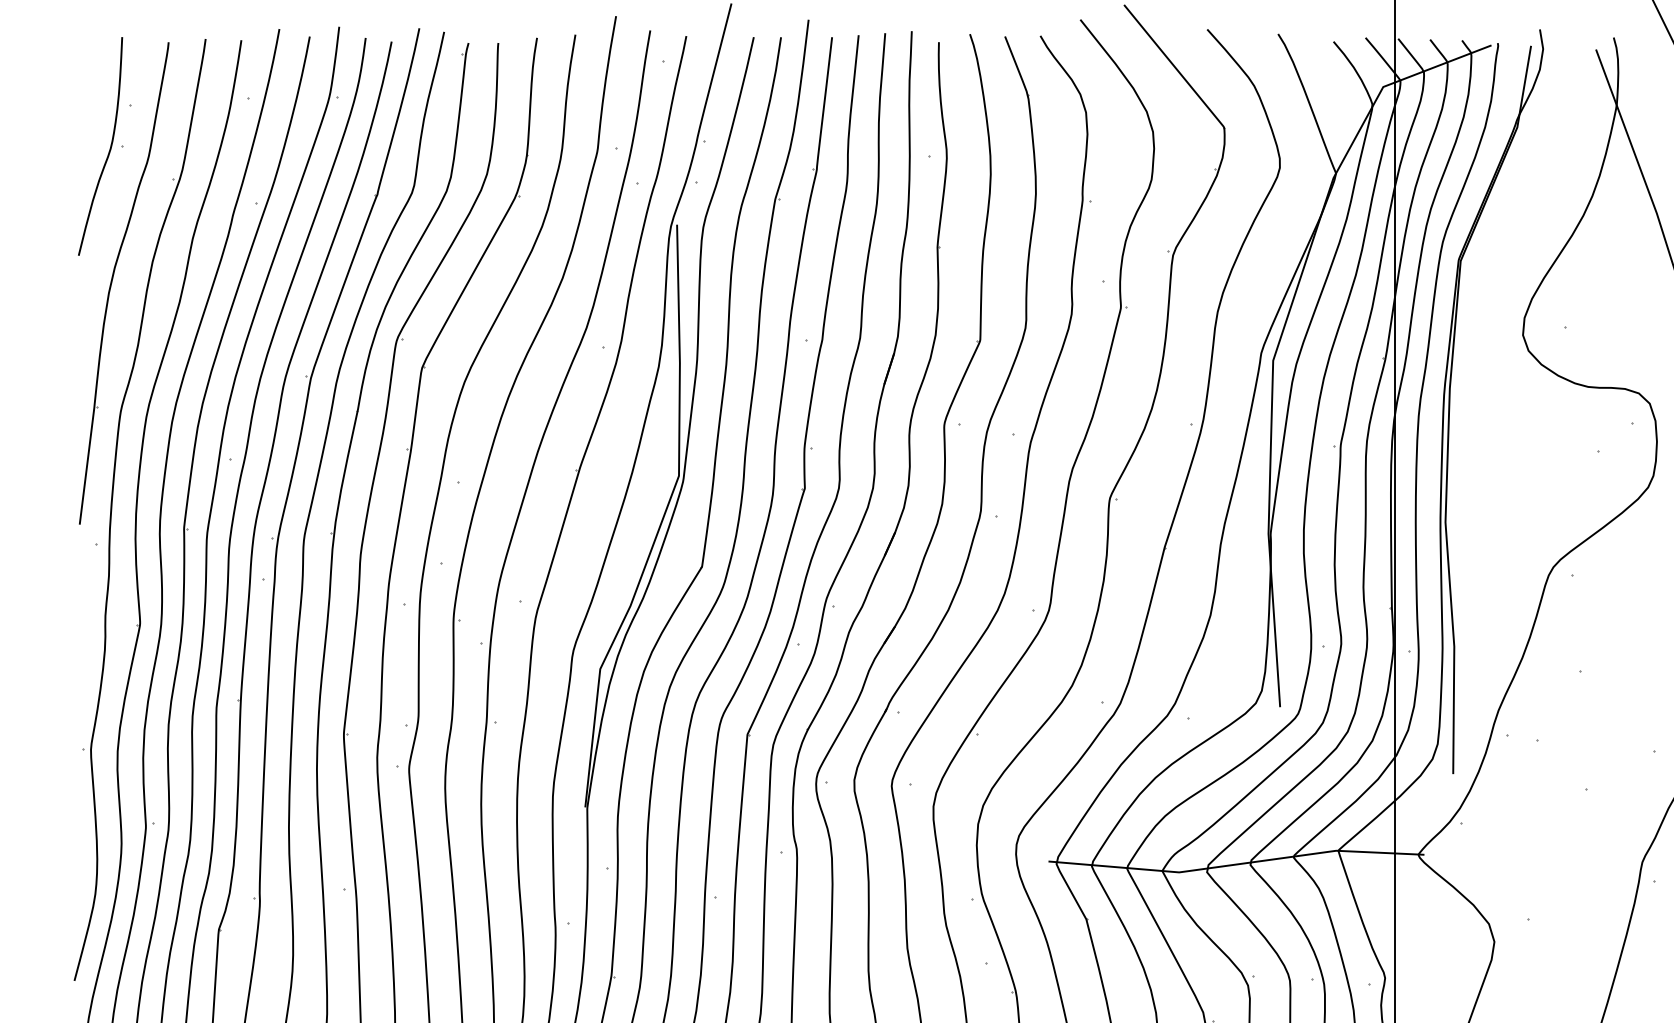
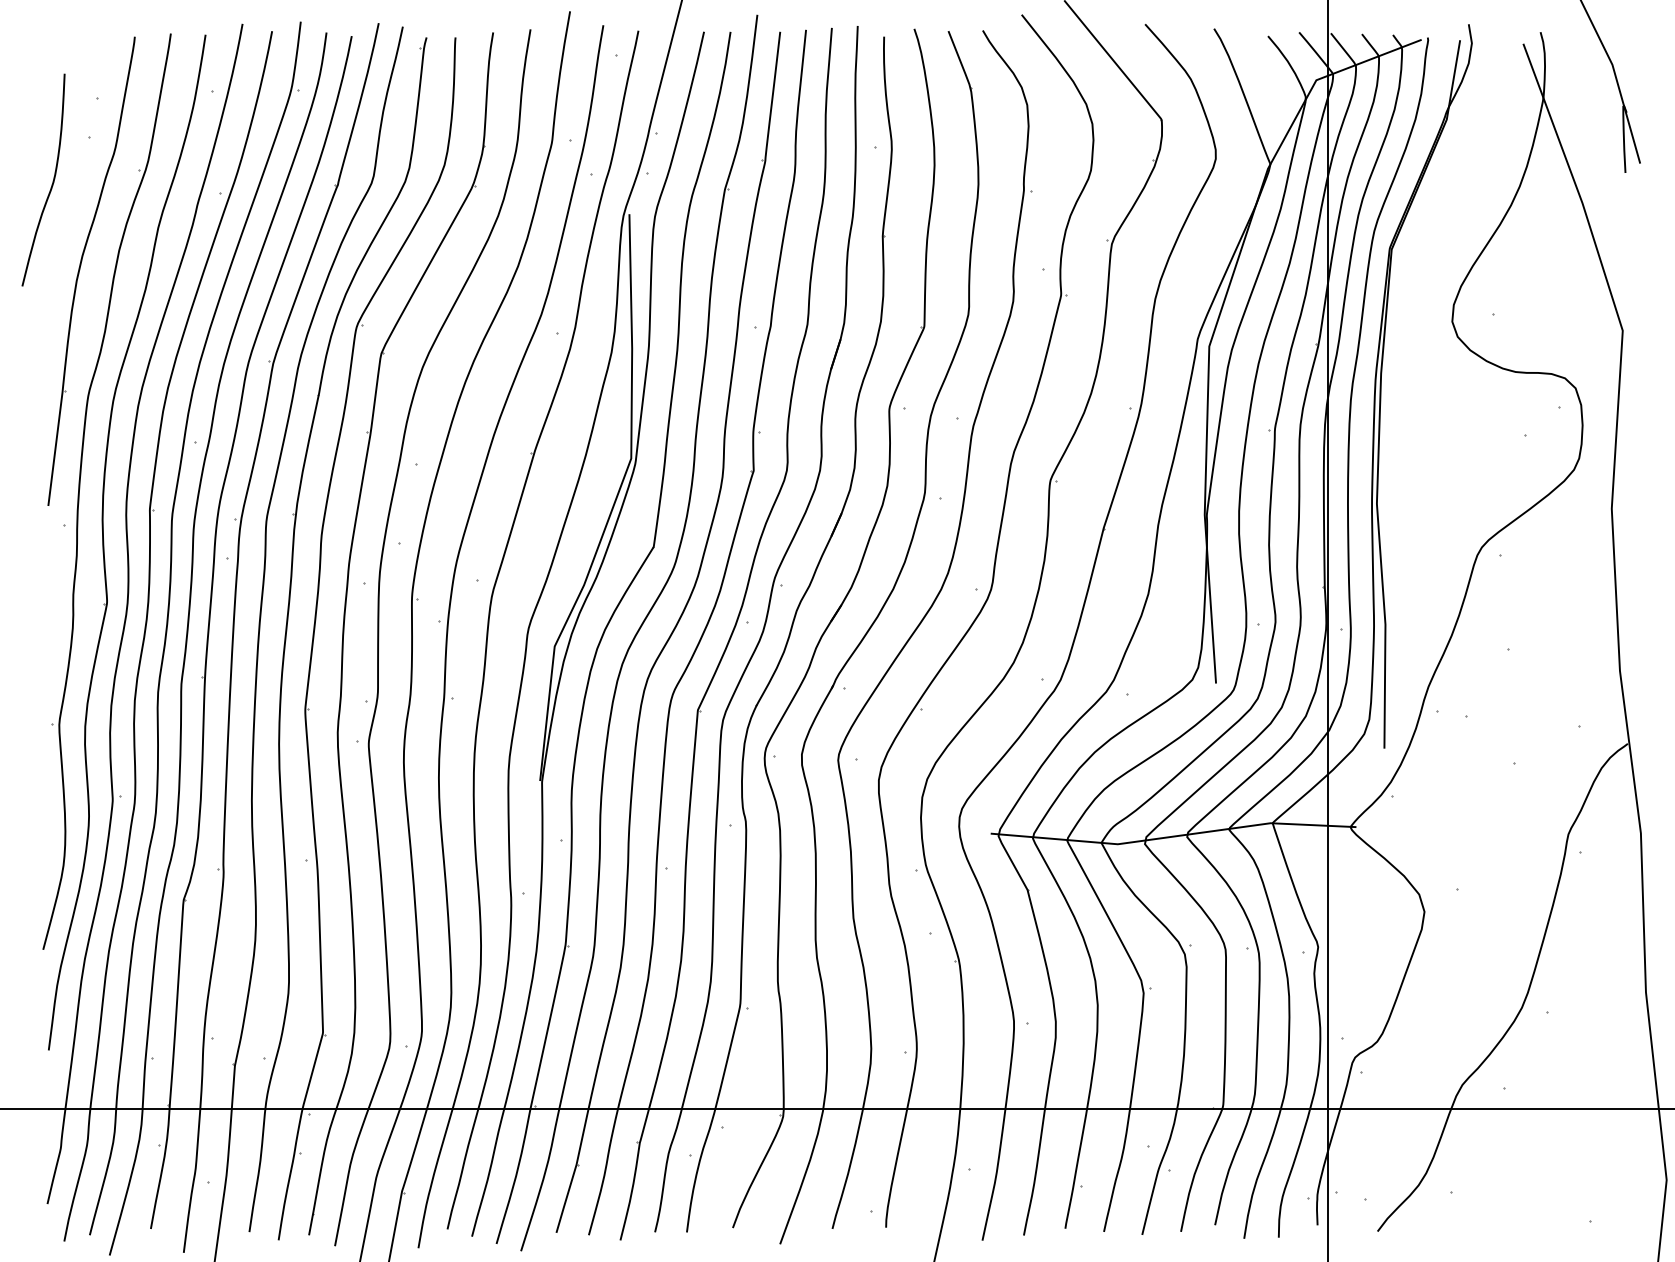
curve: (109, 147) -> (52, 181), moved

